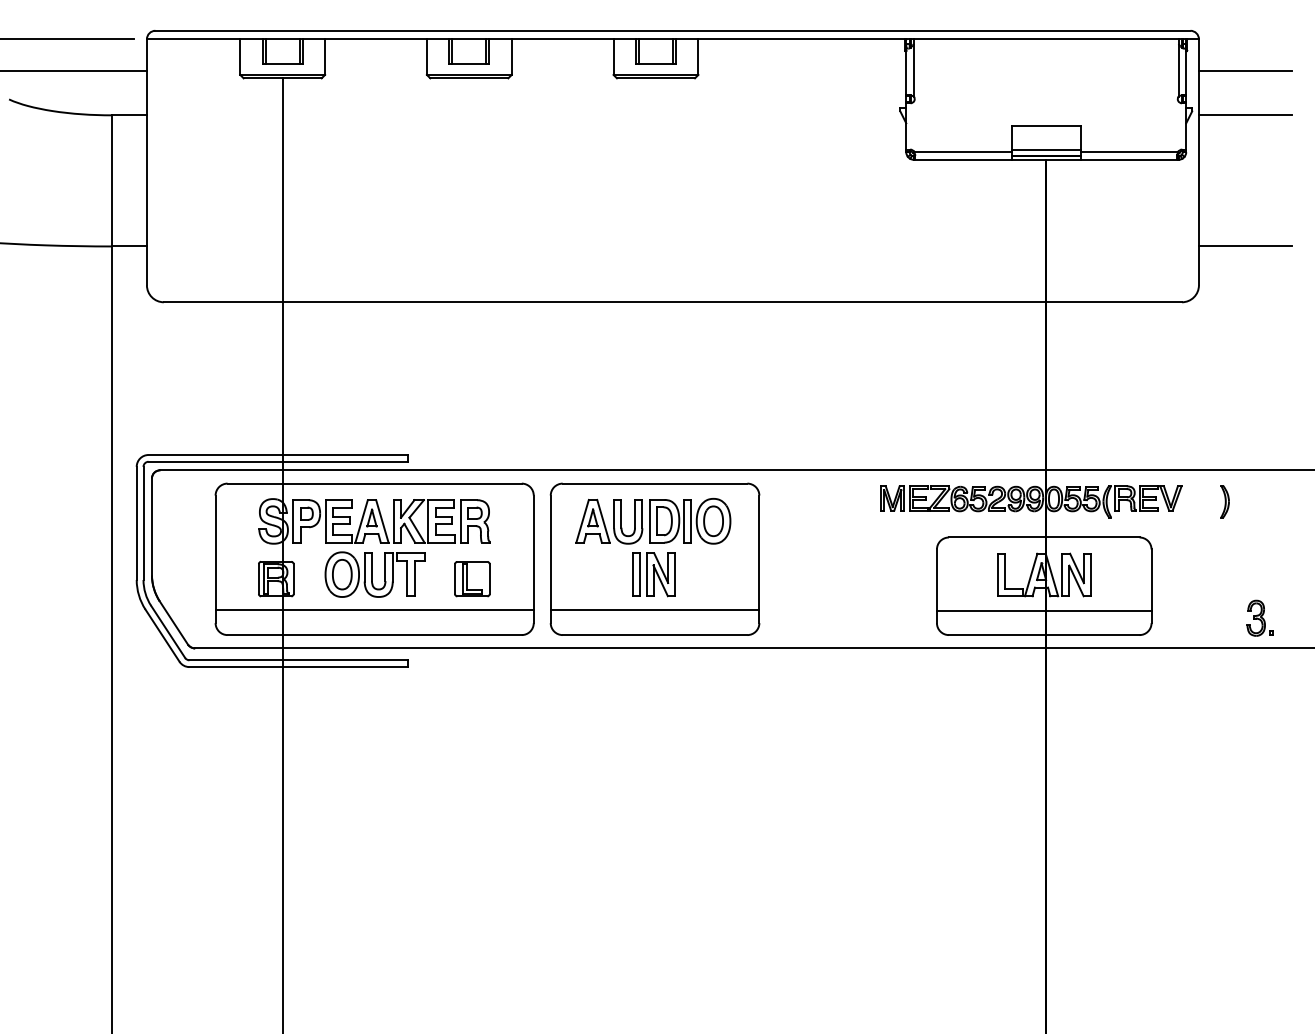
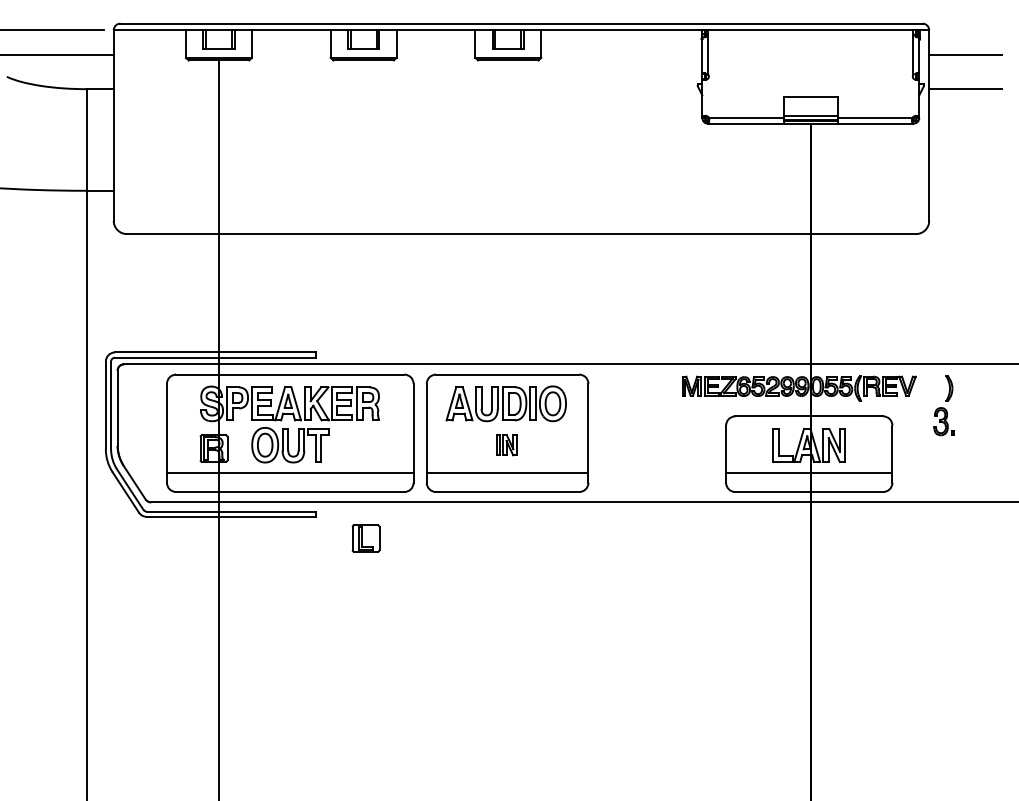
line: (1245, 246) -> (965, 190), removed
part: (653, 574) -> (506, 445), size x0.6
part: (472, 579) -> (366, 538), moved
part: (1259, 617) -> (943, 421), moved

